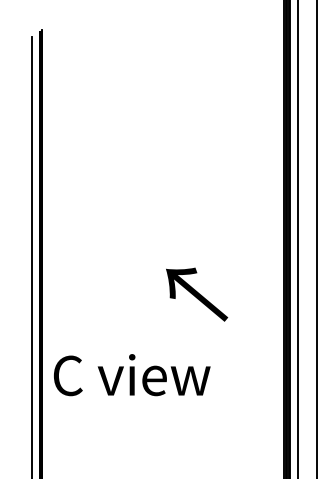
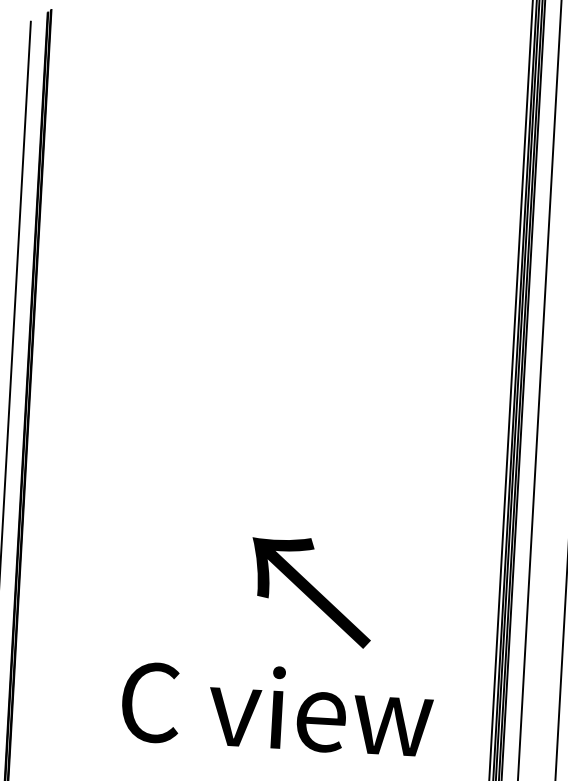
text: (197, 294) -> (312, 591), moved
text: (132, 375) -> (278, 708), moved

